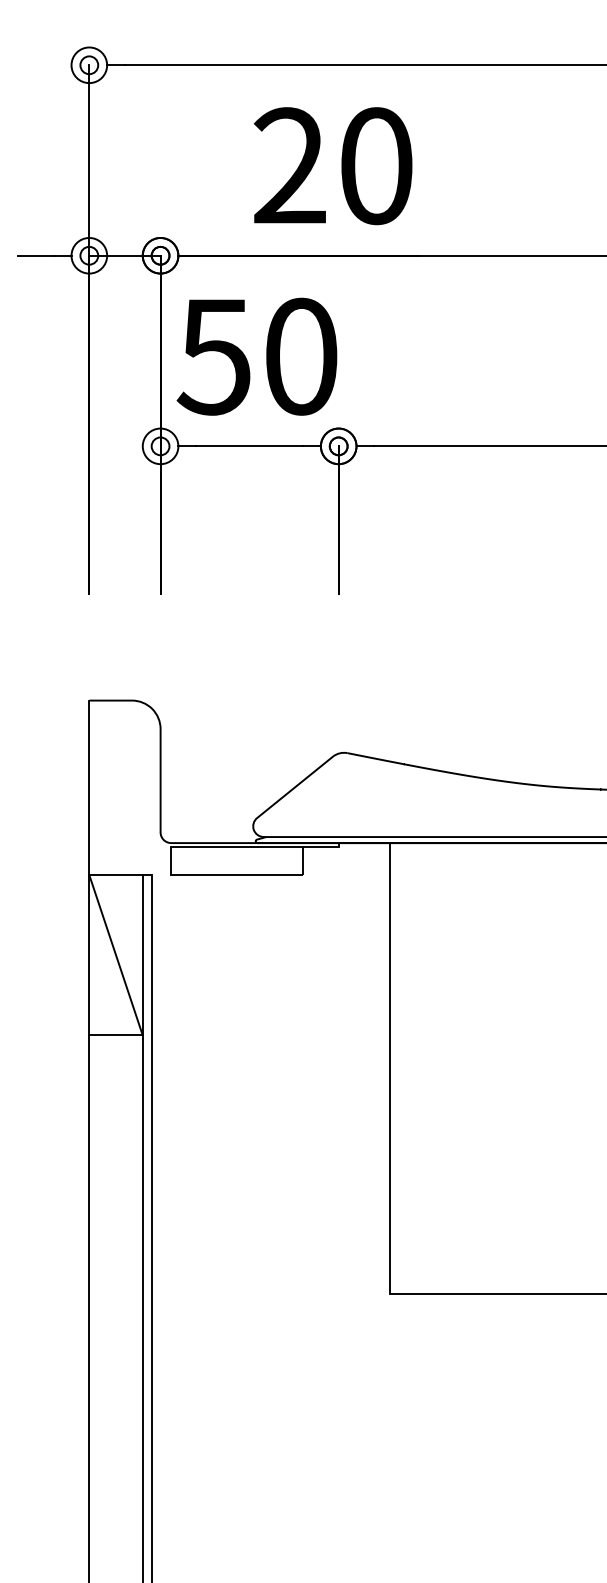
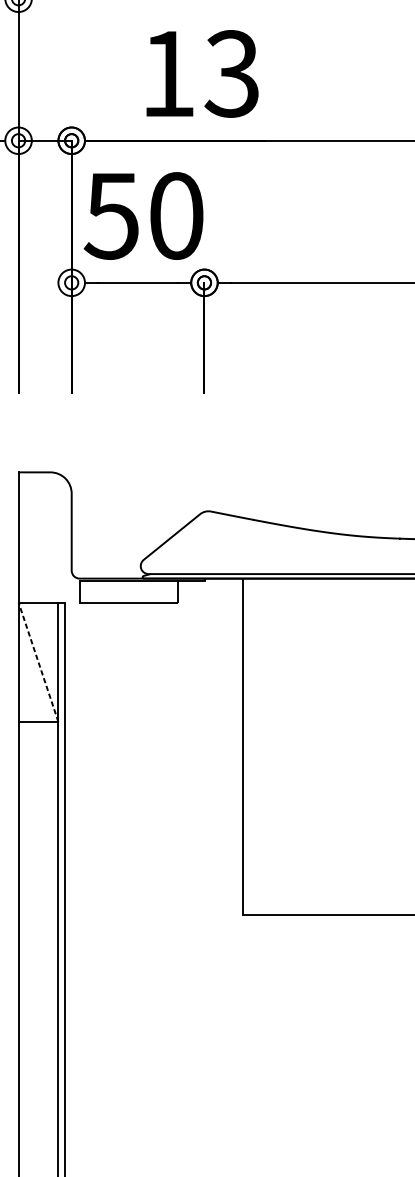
text: (332, 166) -> (199, 74), 20 -> 13
line: (115, 954) -> (38, 661), solid -> dashed

